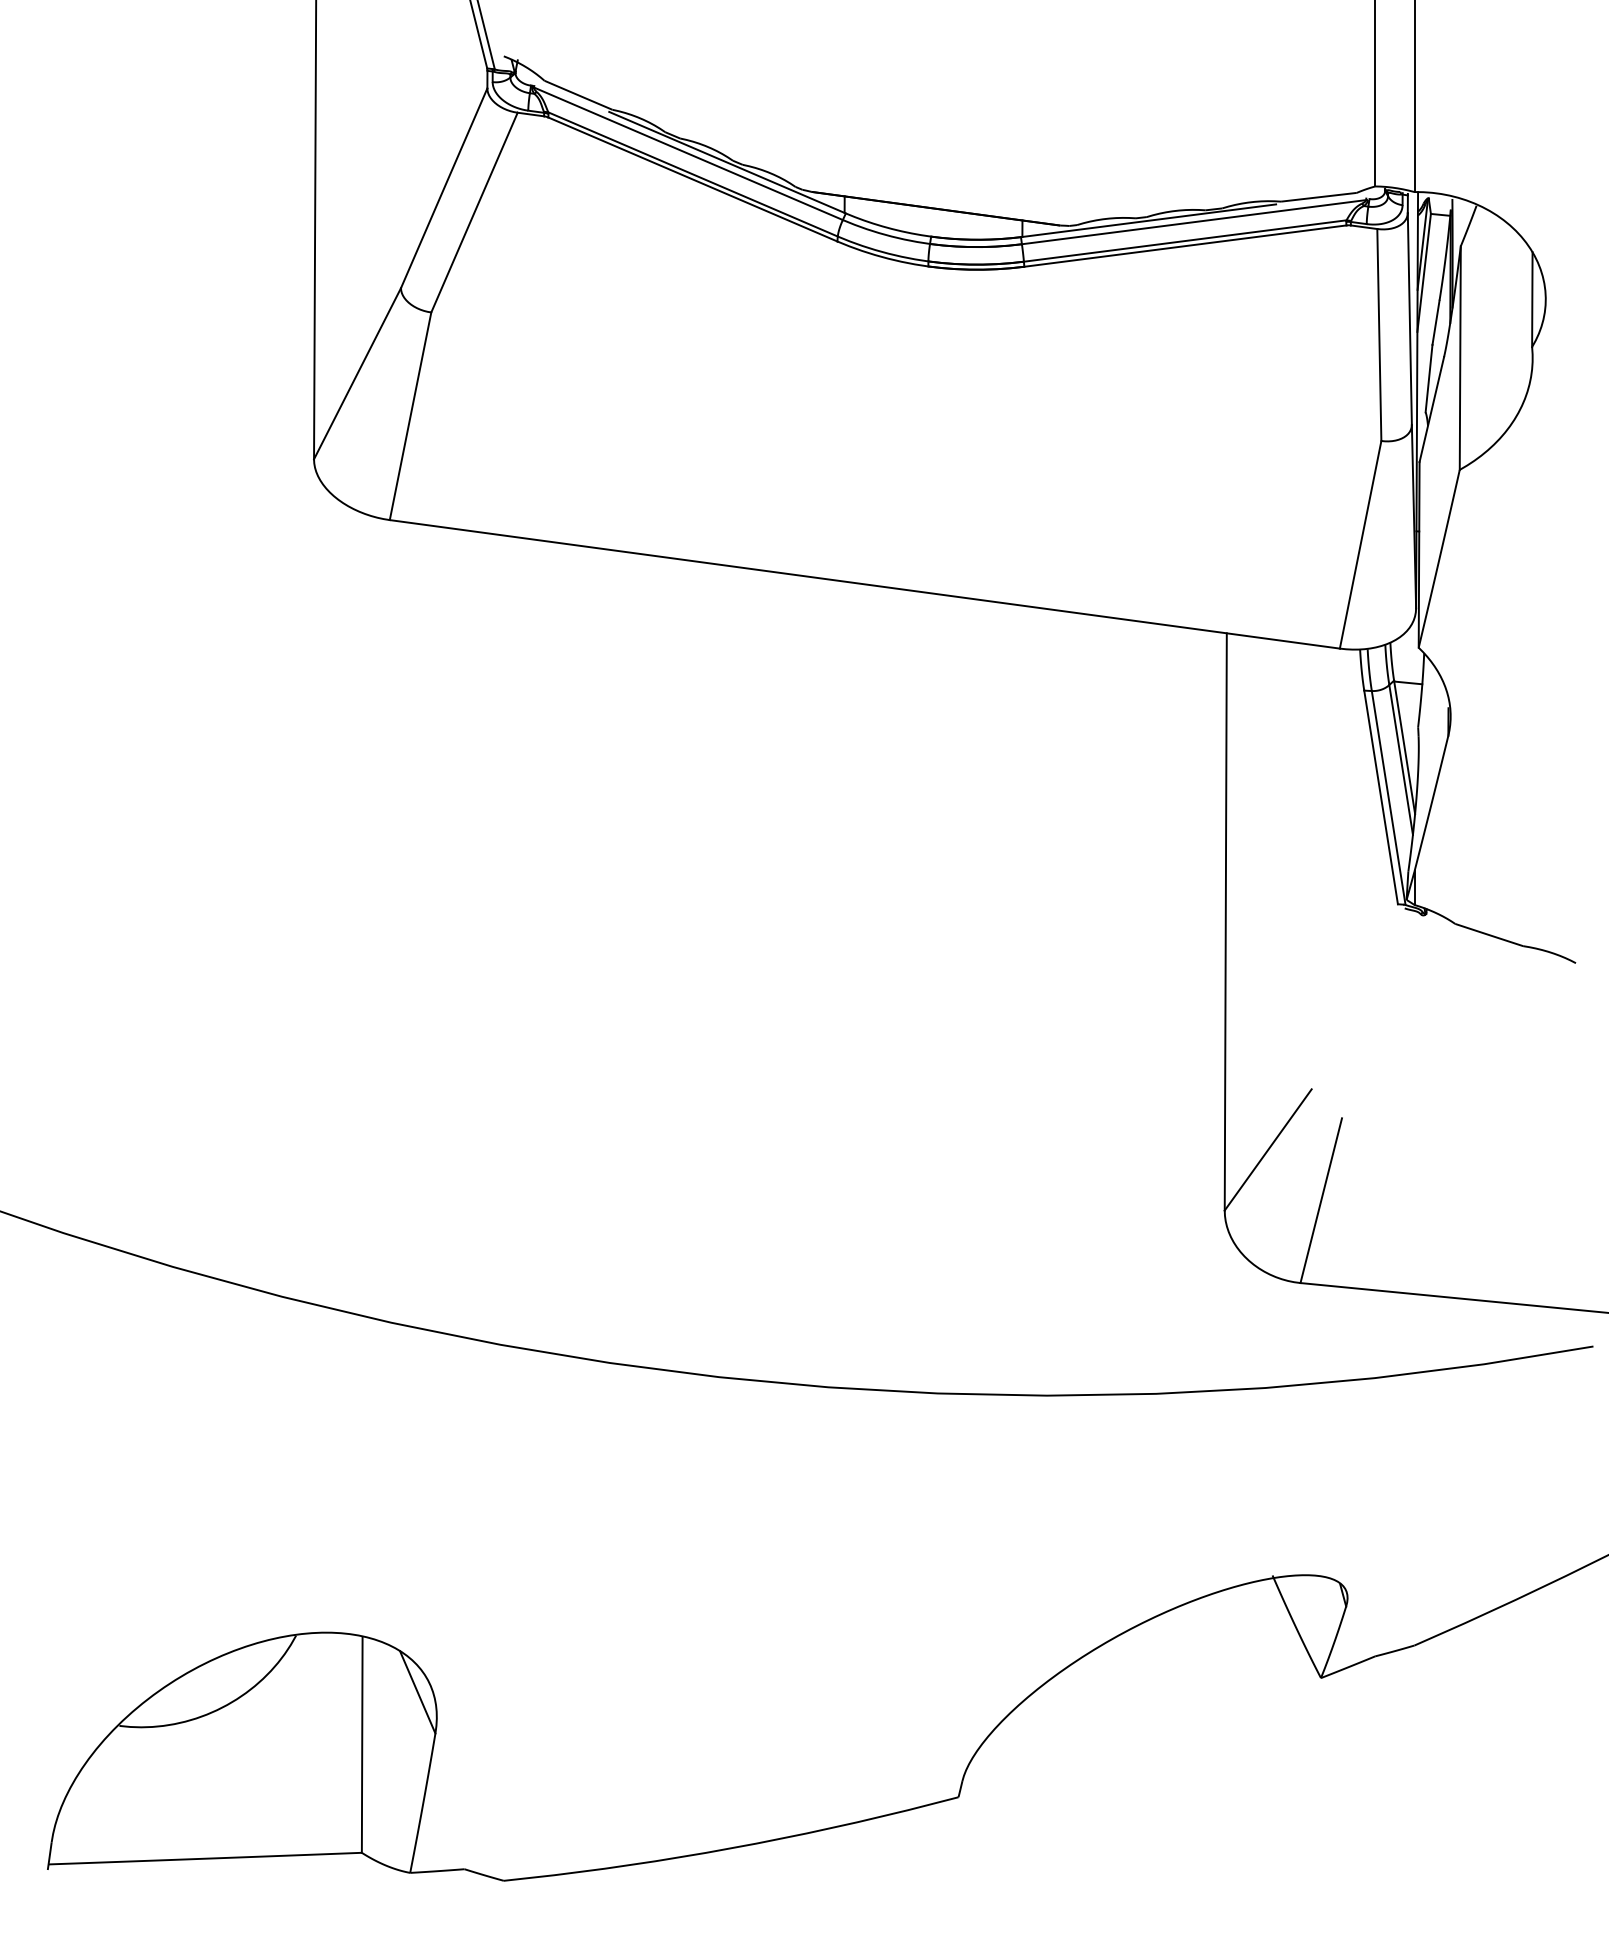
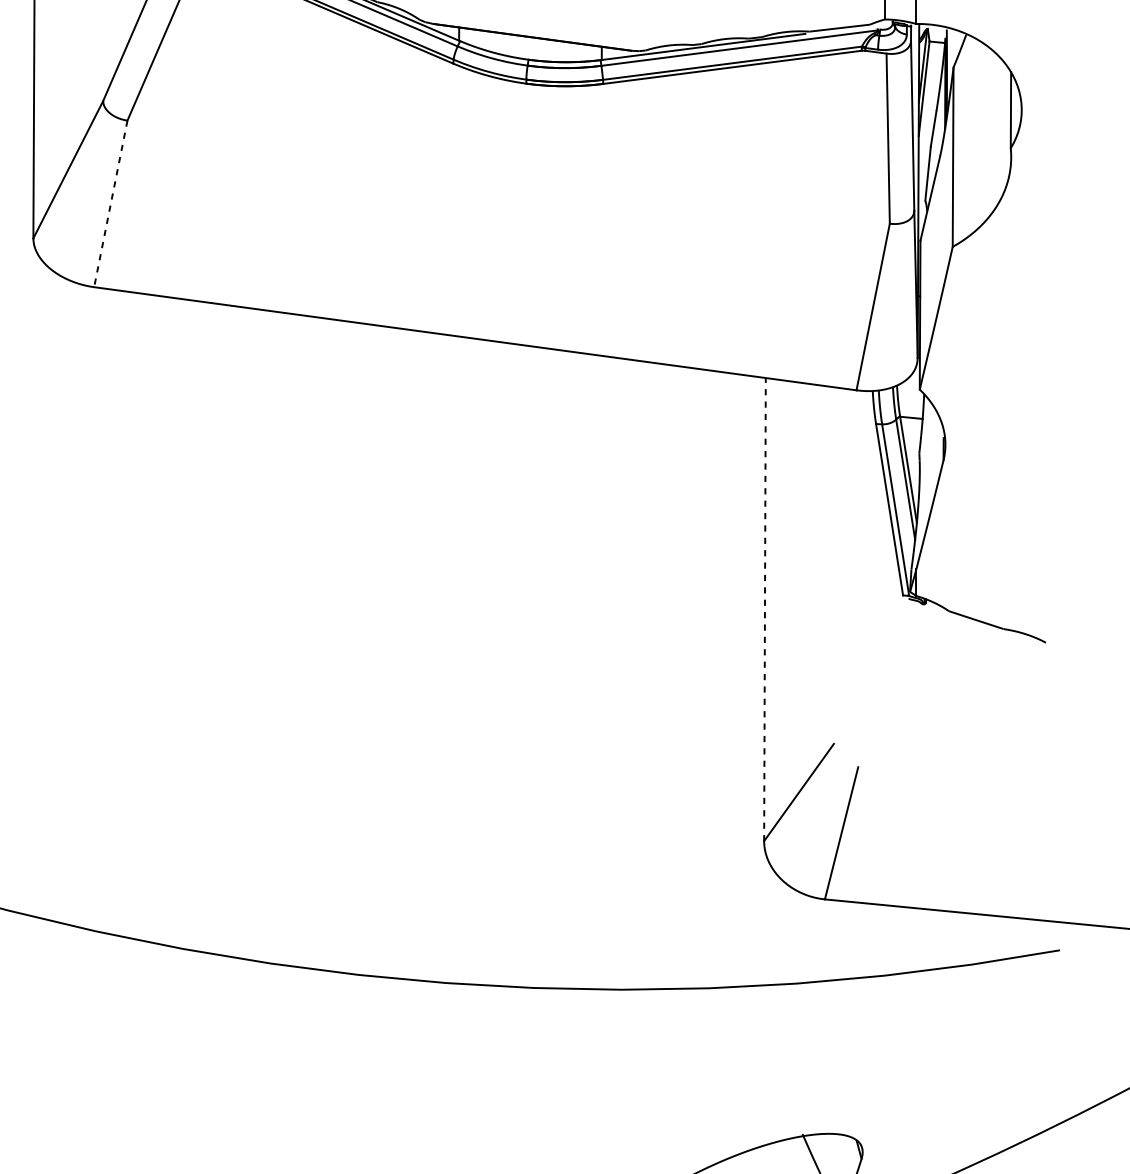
line: (410, 416) -> (110, 204), solid -> dashed
line: (1225, 921) -> (764, 609), solid -> dashed

